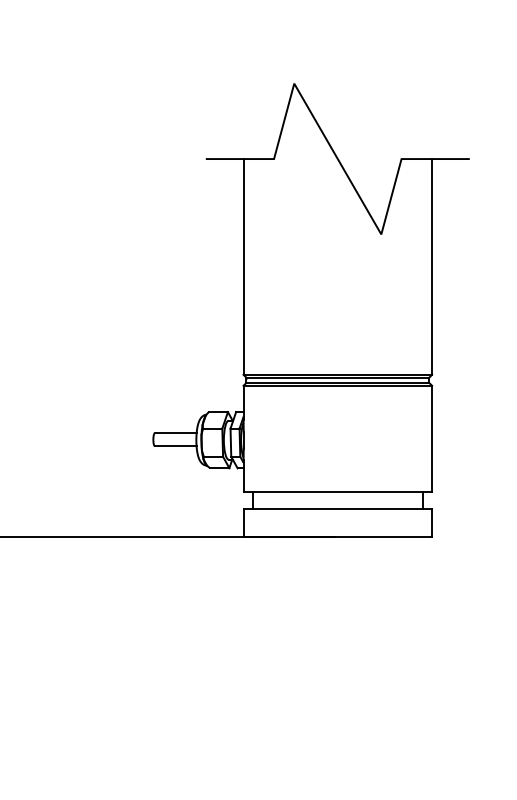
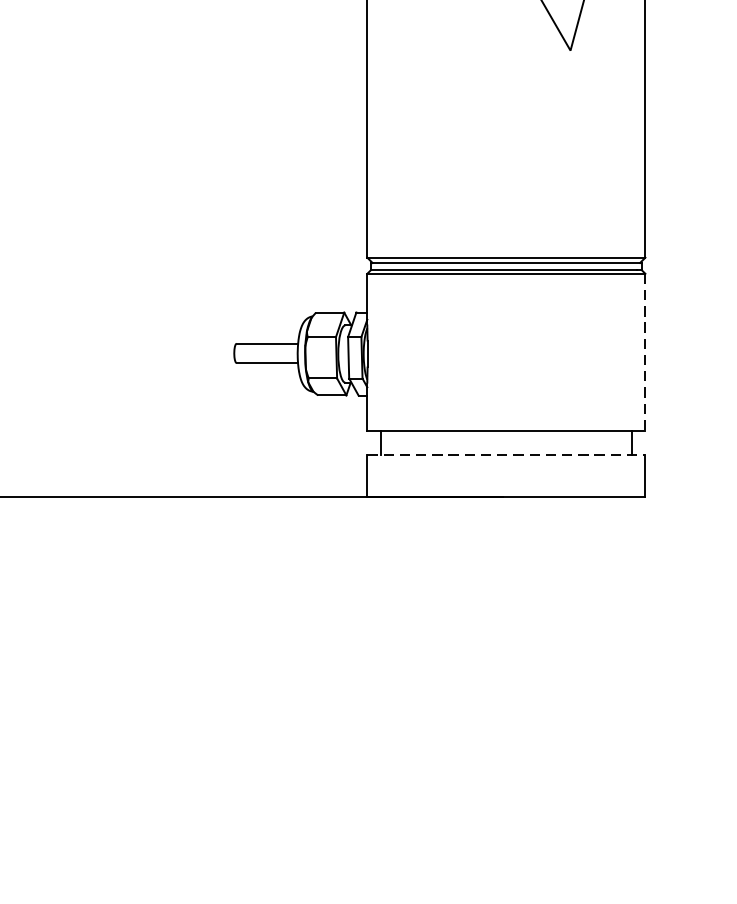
line: (432, 439) -> (645, 353), solid -> dashed
line: (338, 508) -> (507, 454), solid -> dashed

